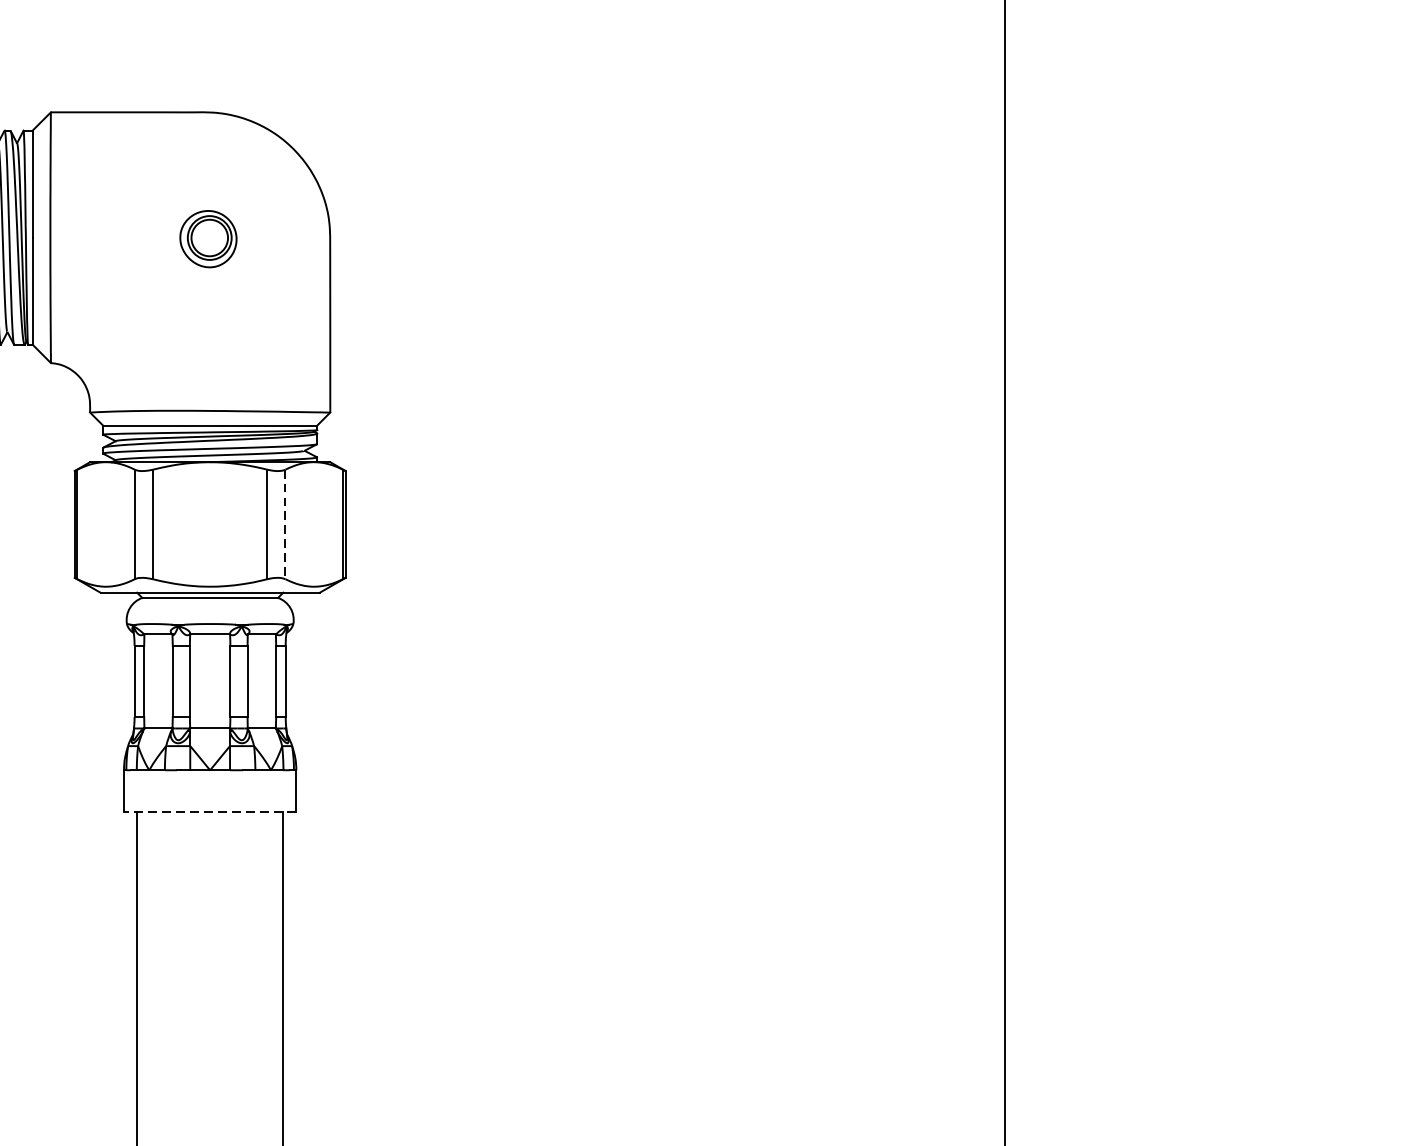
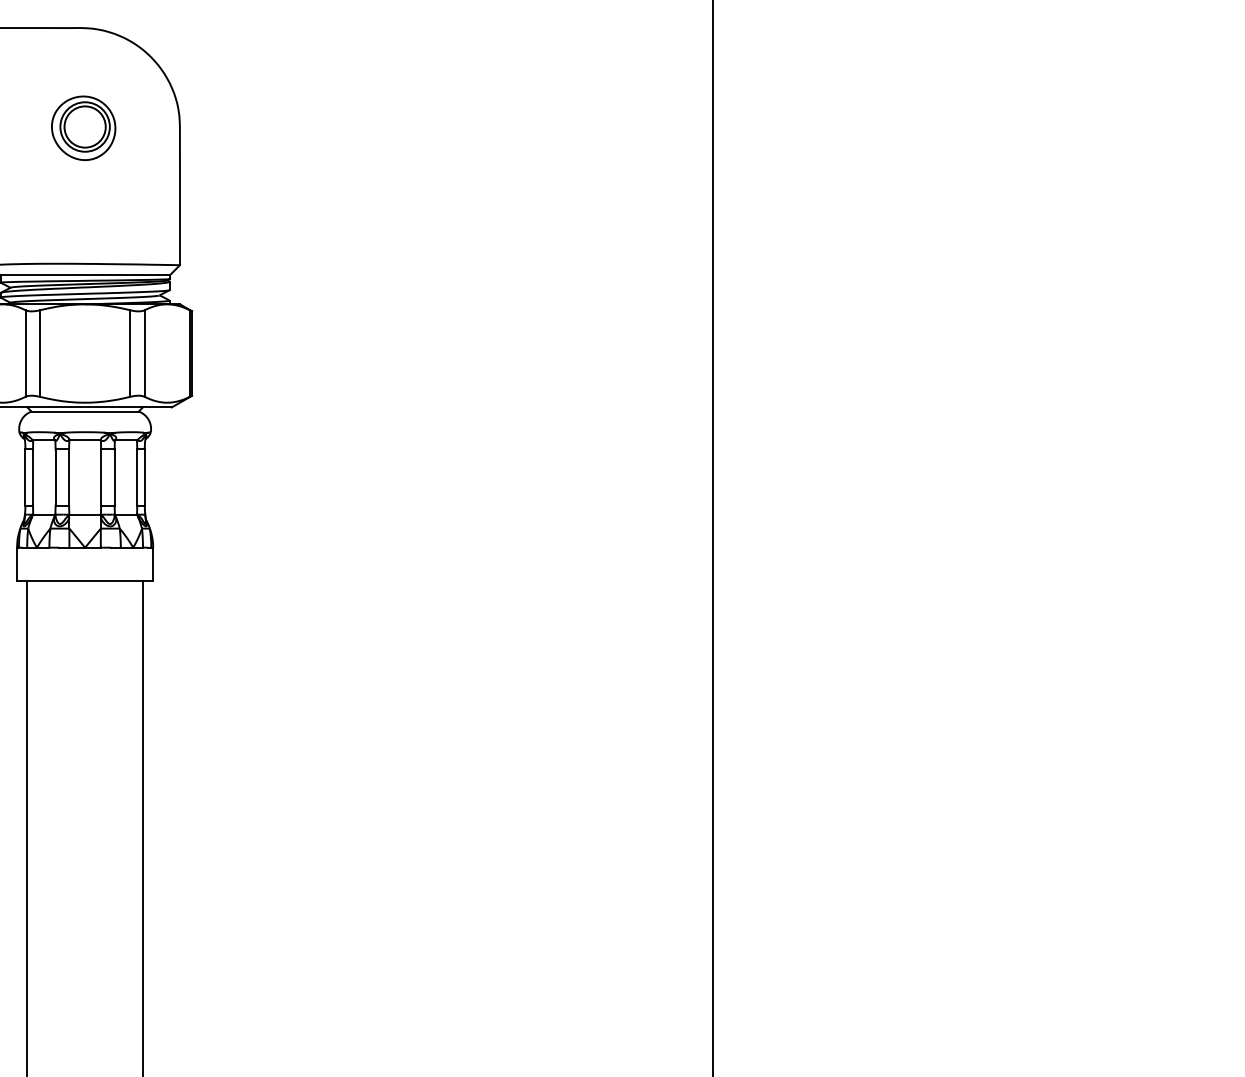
part: (208, 238) -> (83, 127), size x1.43
line: (285, 525) -> (144, 354), dashed -> solid
line: (209, 811) -> (84, 580), dashed -> solid

